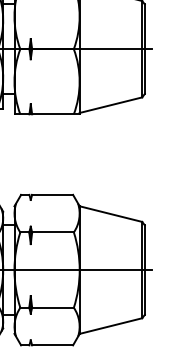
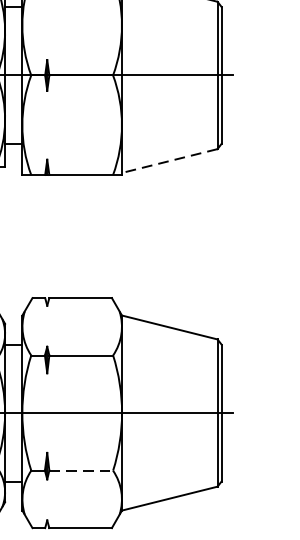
line: (110, 105) -> (169, 161), solid -> dashed
line: (53, 307) -> (81, 470), solid -> dashed

